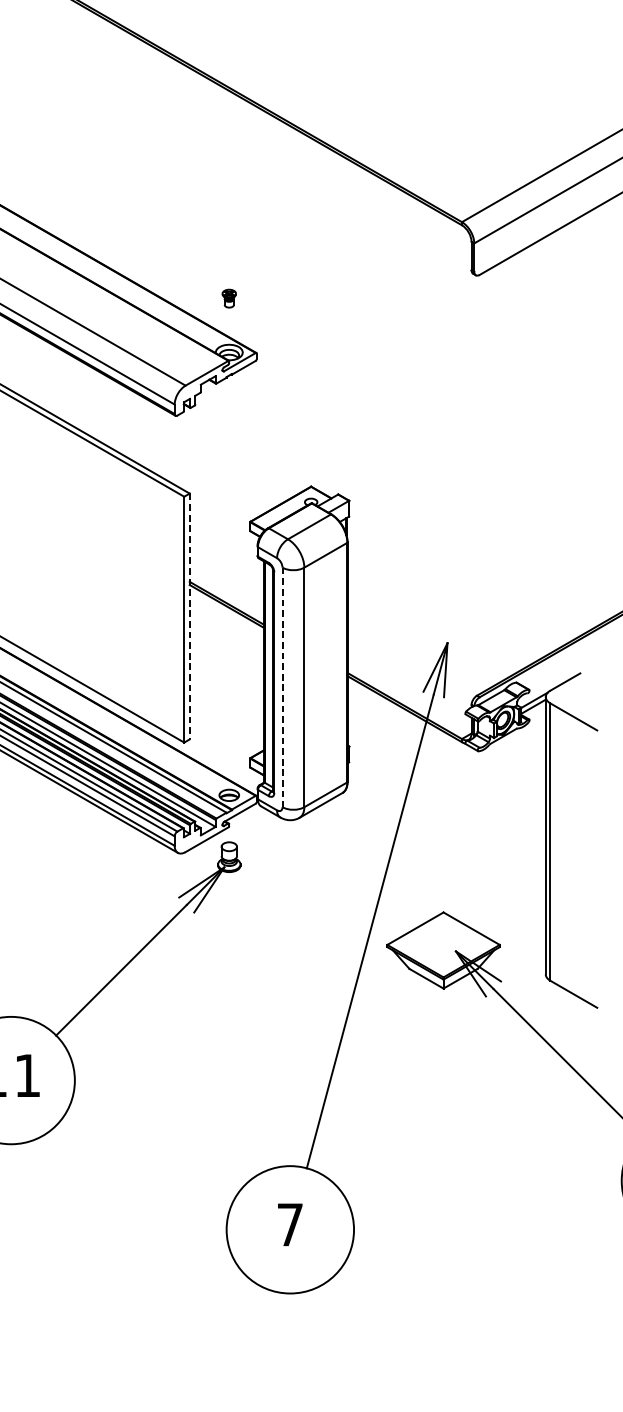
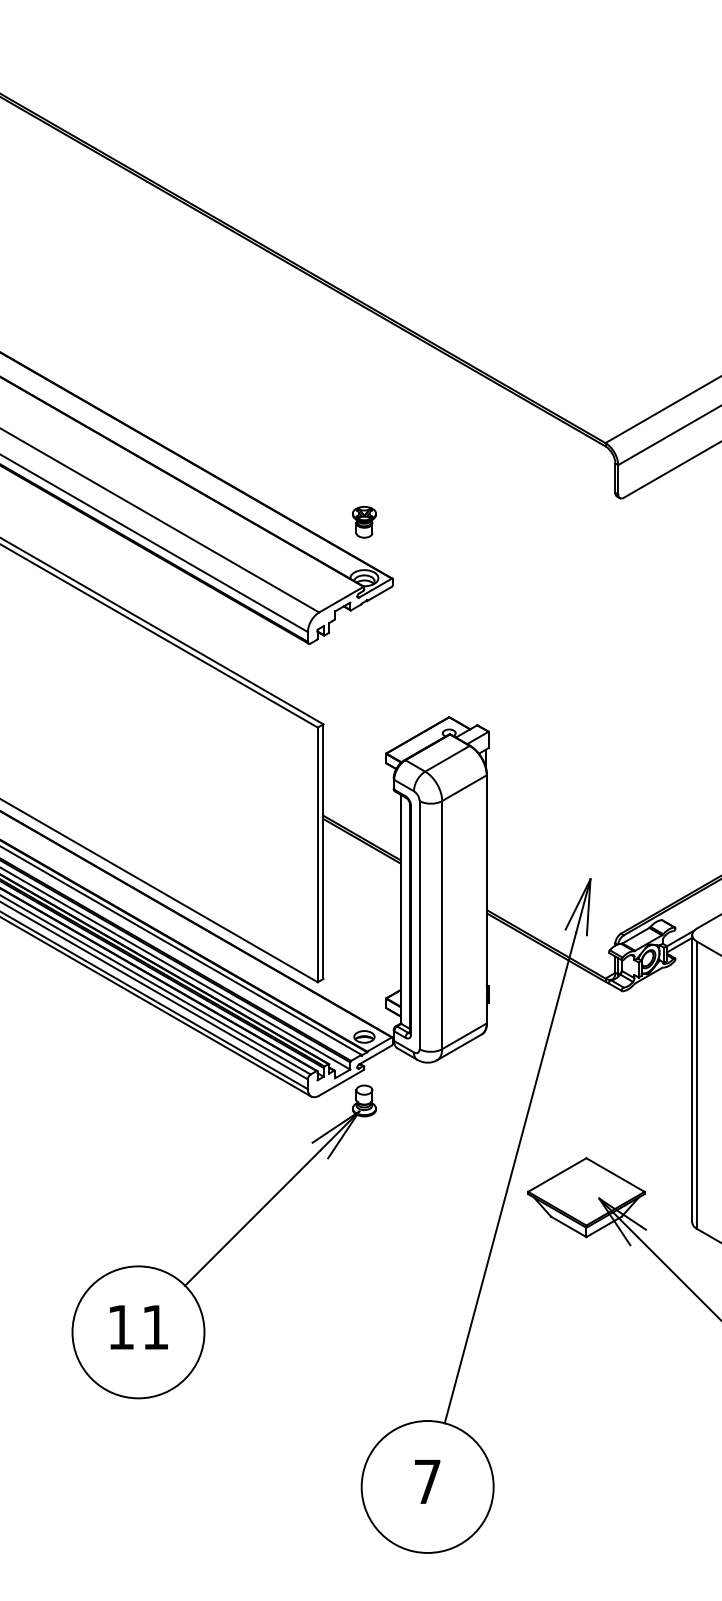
part: (229, 298) -> (364, 522), size x1.67
line: (189, 617) -> (323, 852), dashed -> solid
line: (282, 687) -> (419, 925), dashed -> solid

